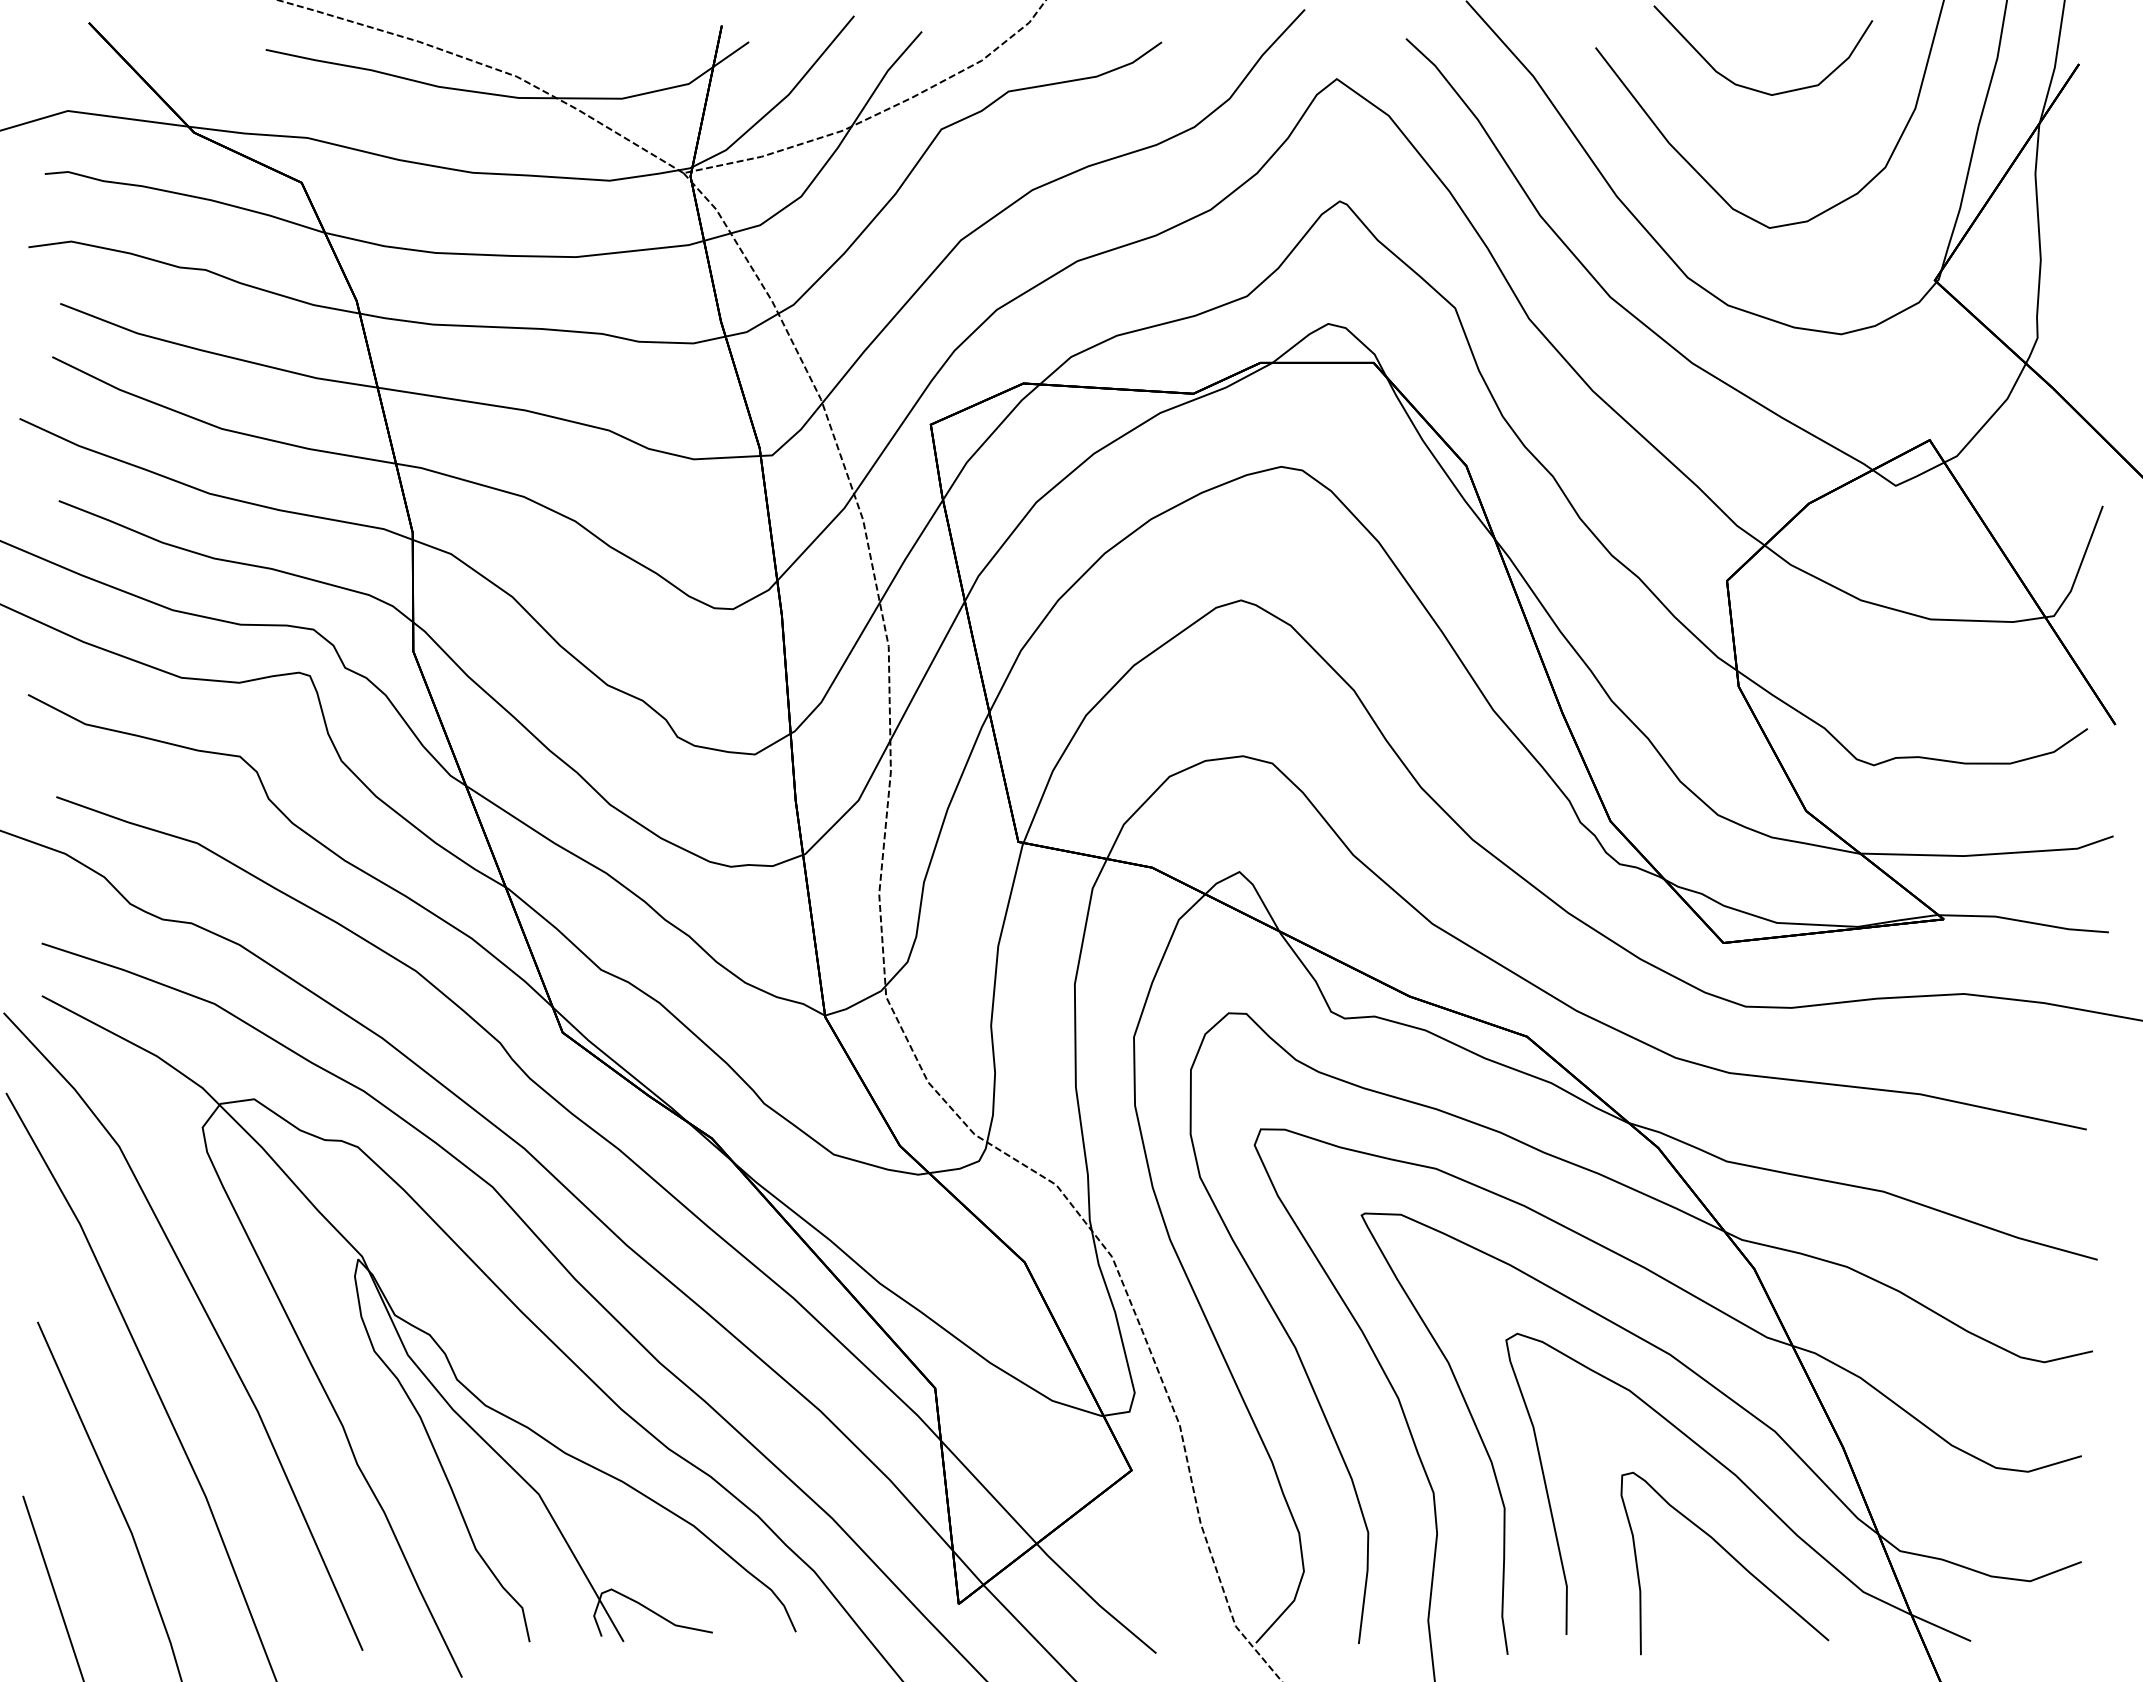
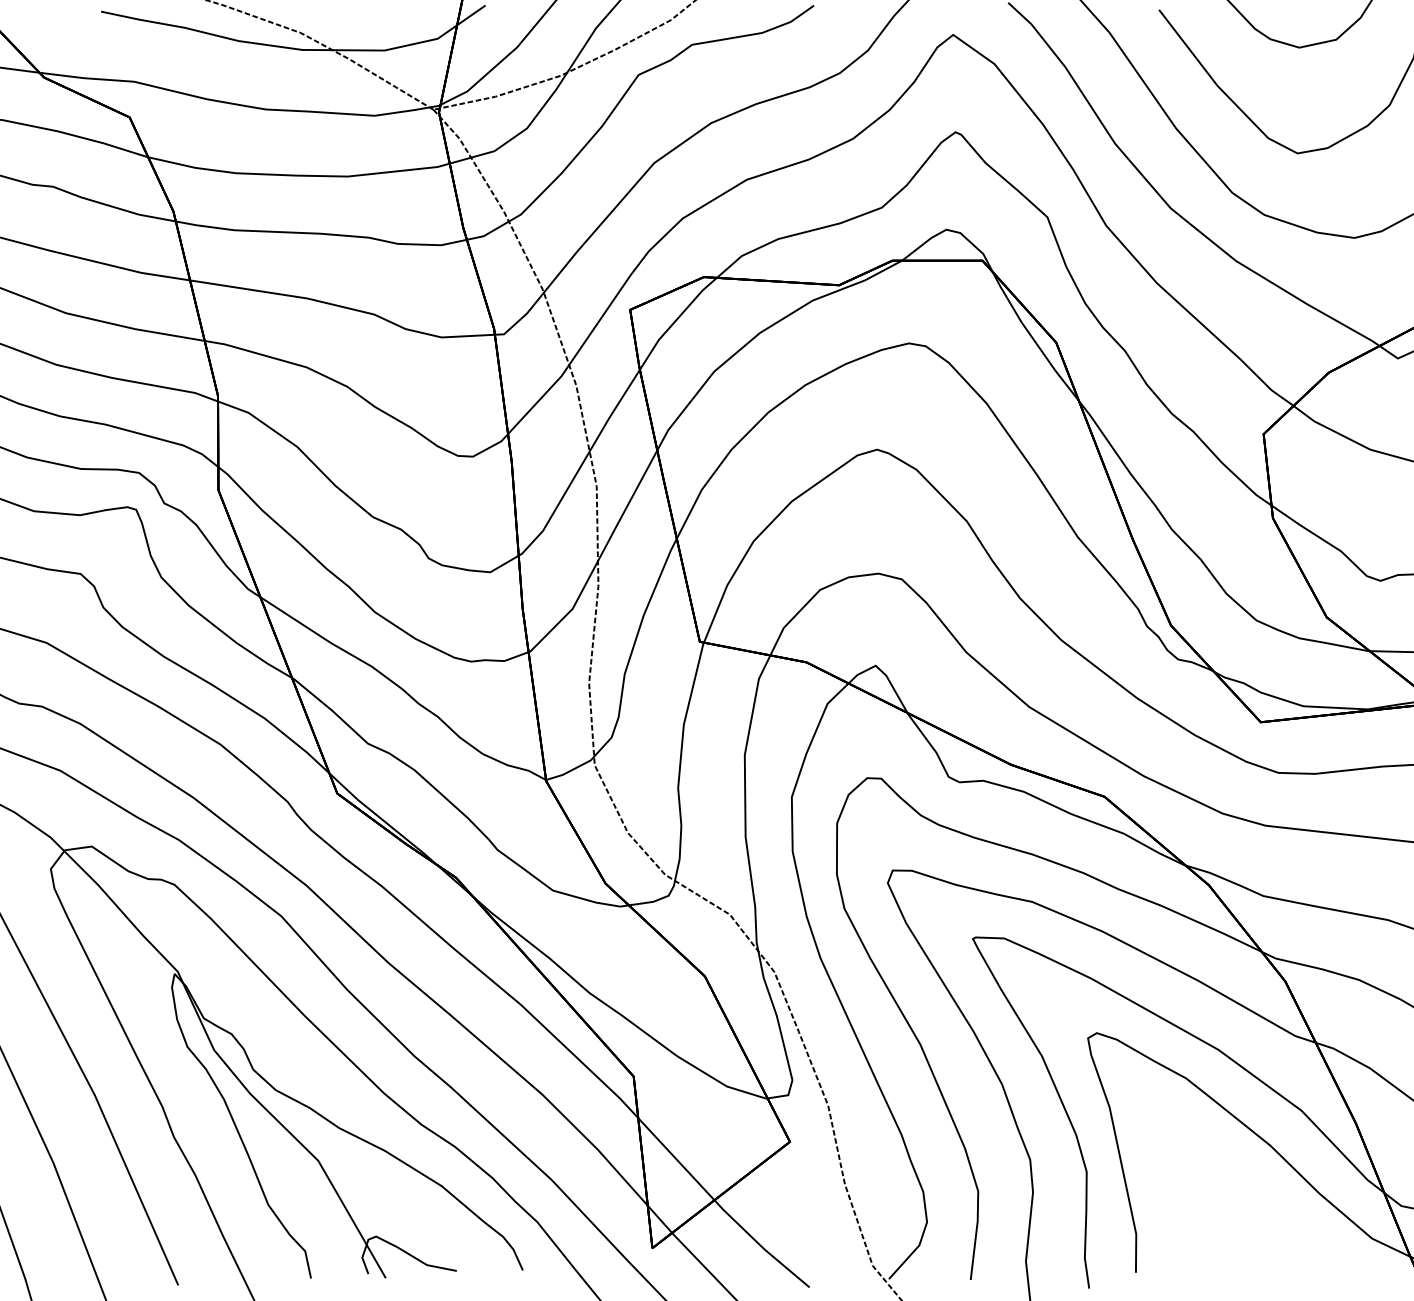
curve: (1730, 1556) -> (1266, 1210), removed

